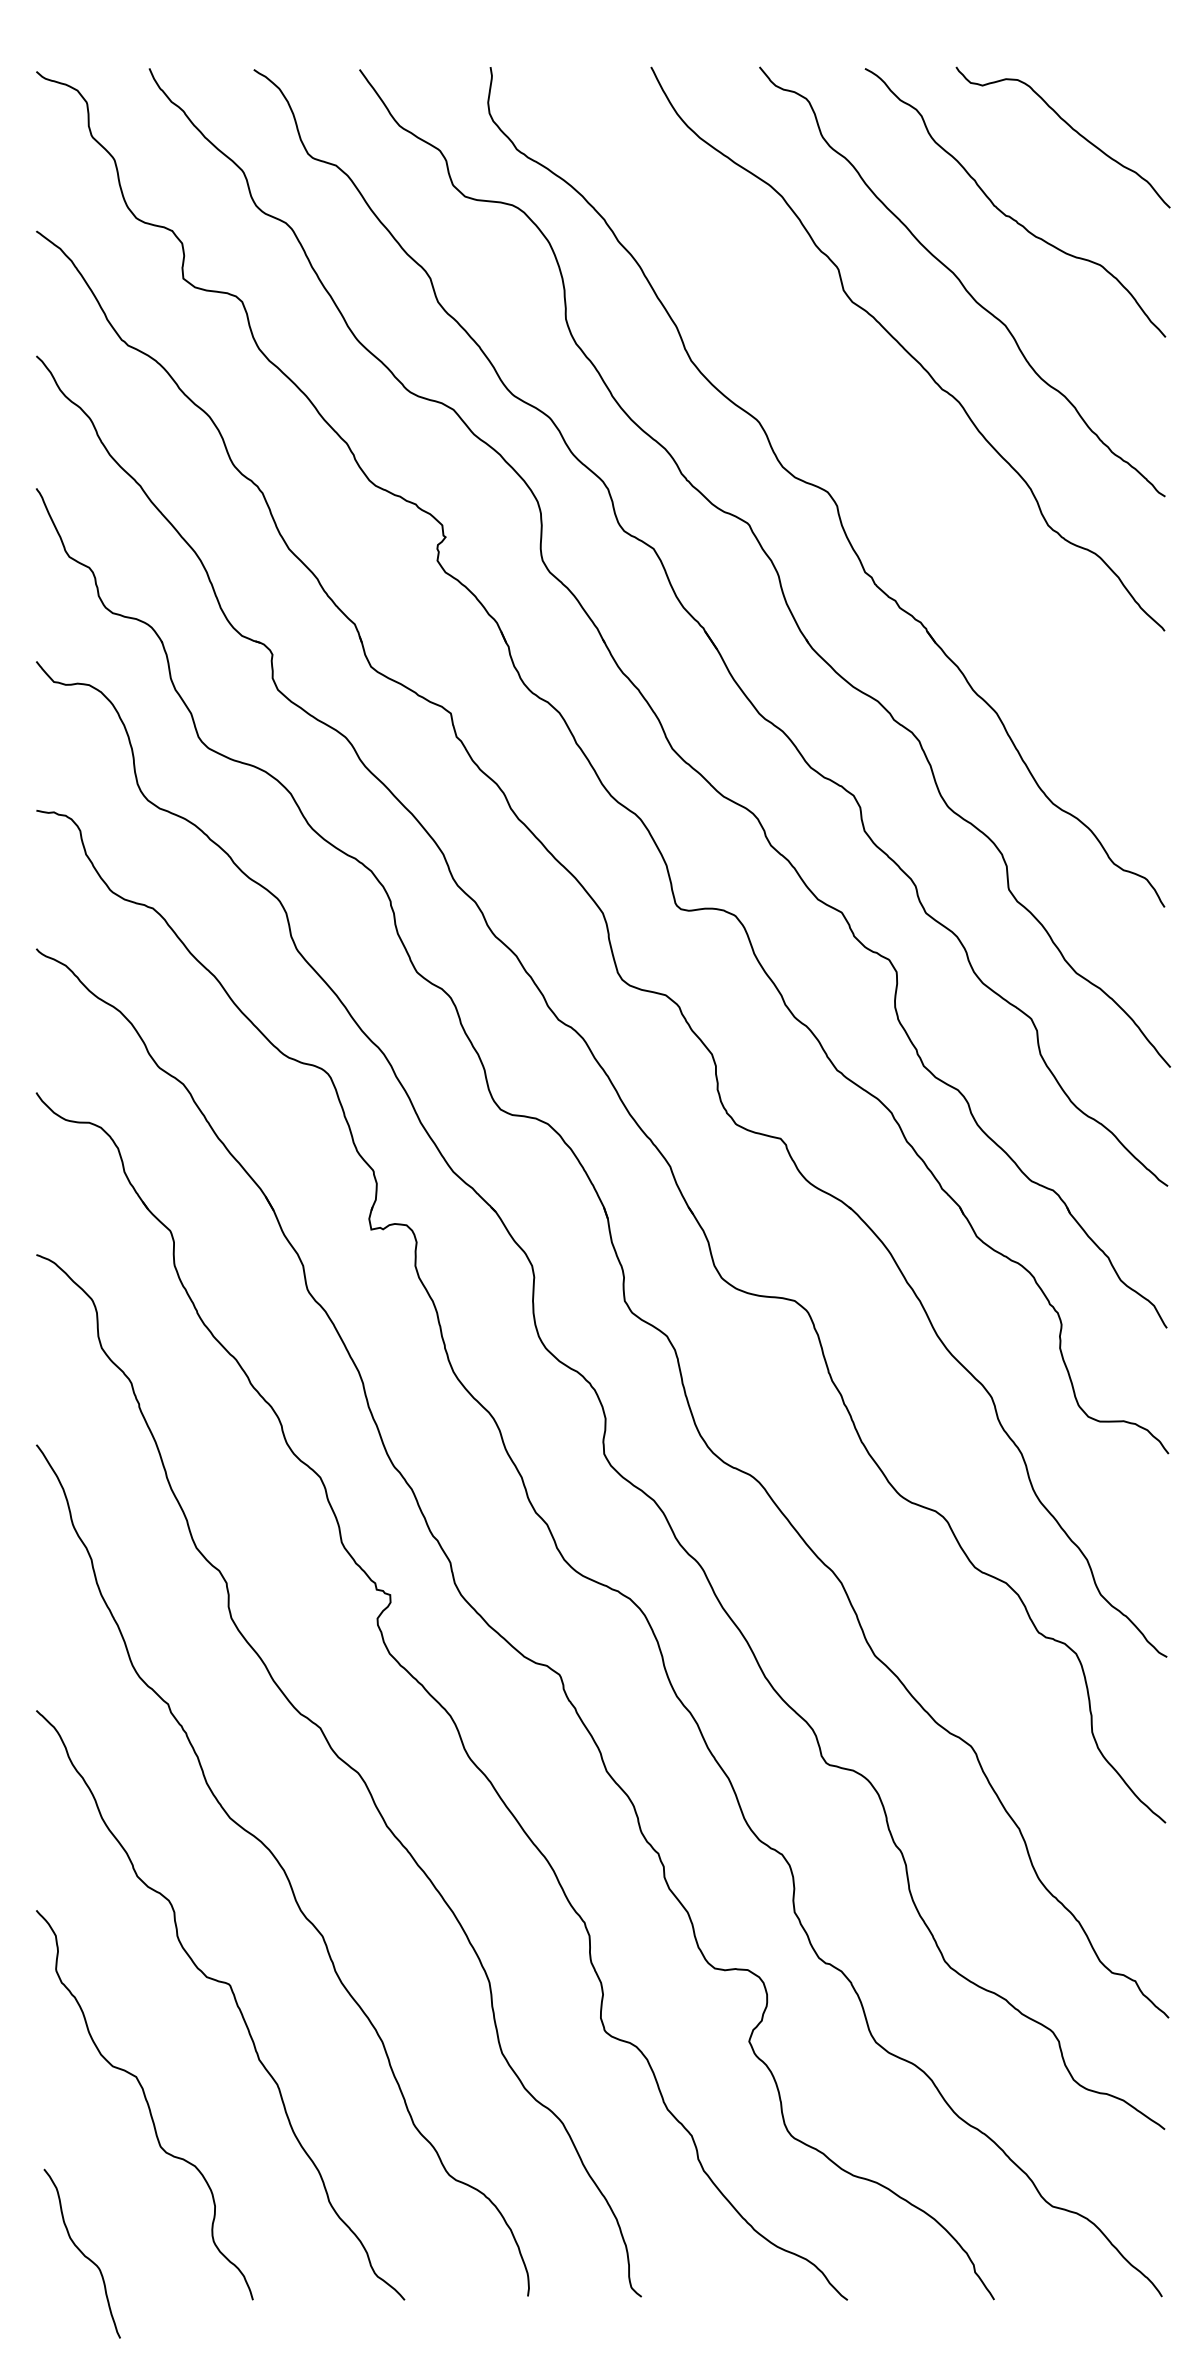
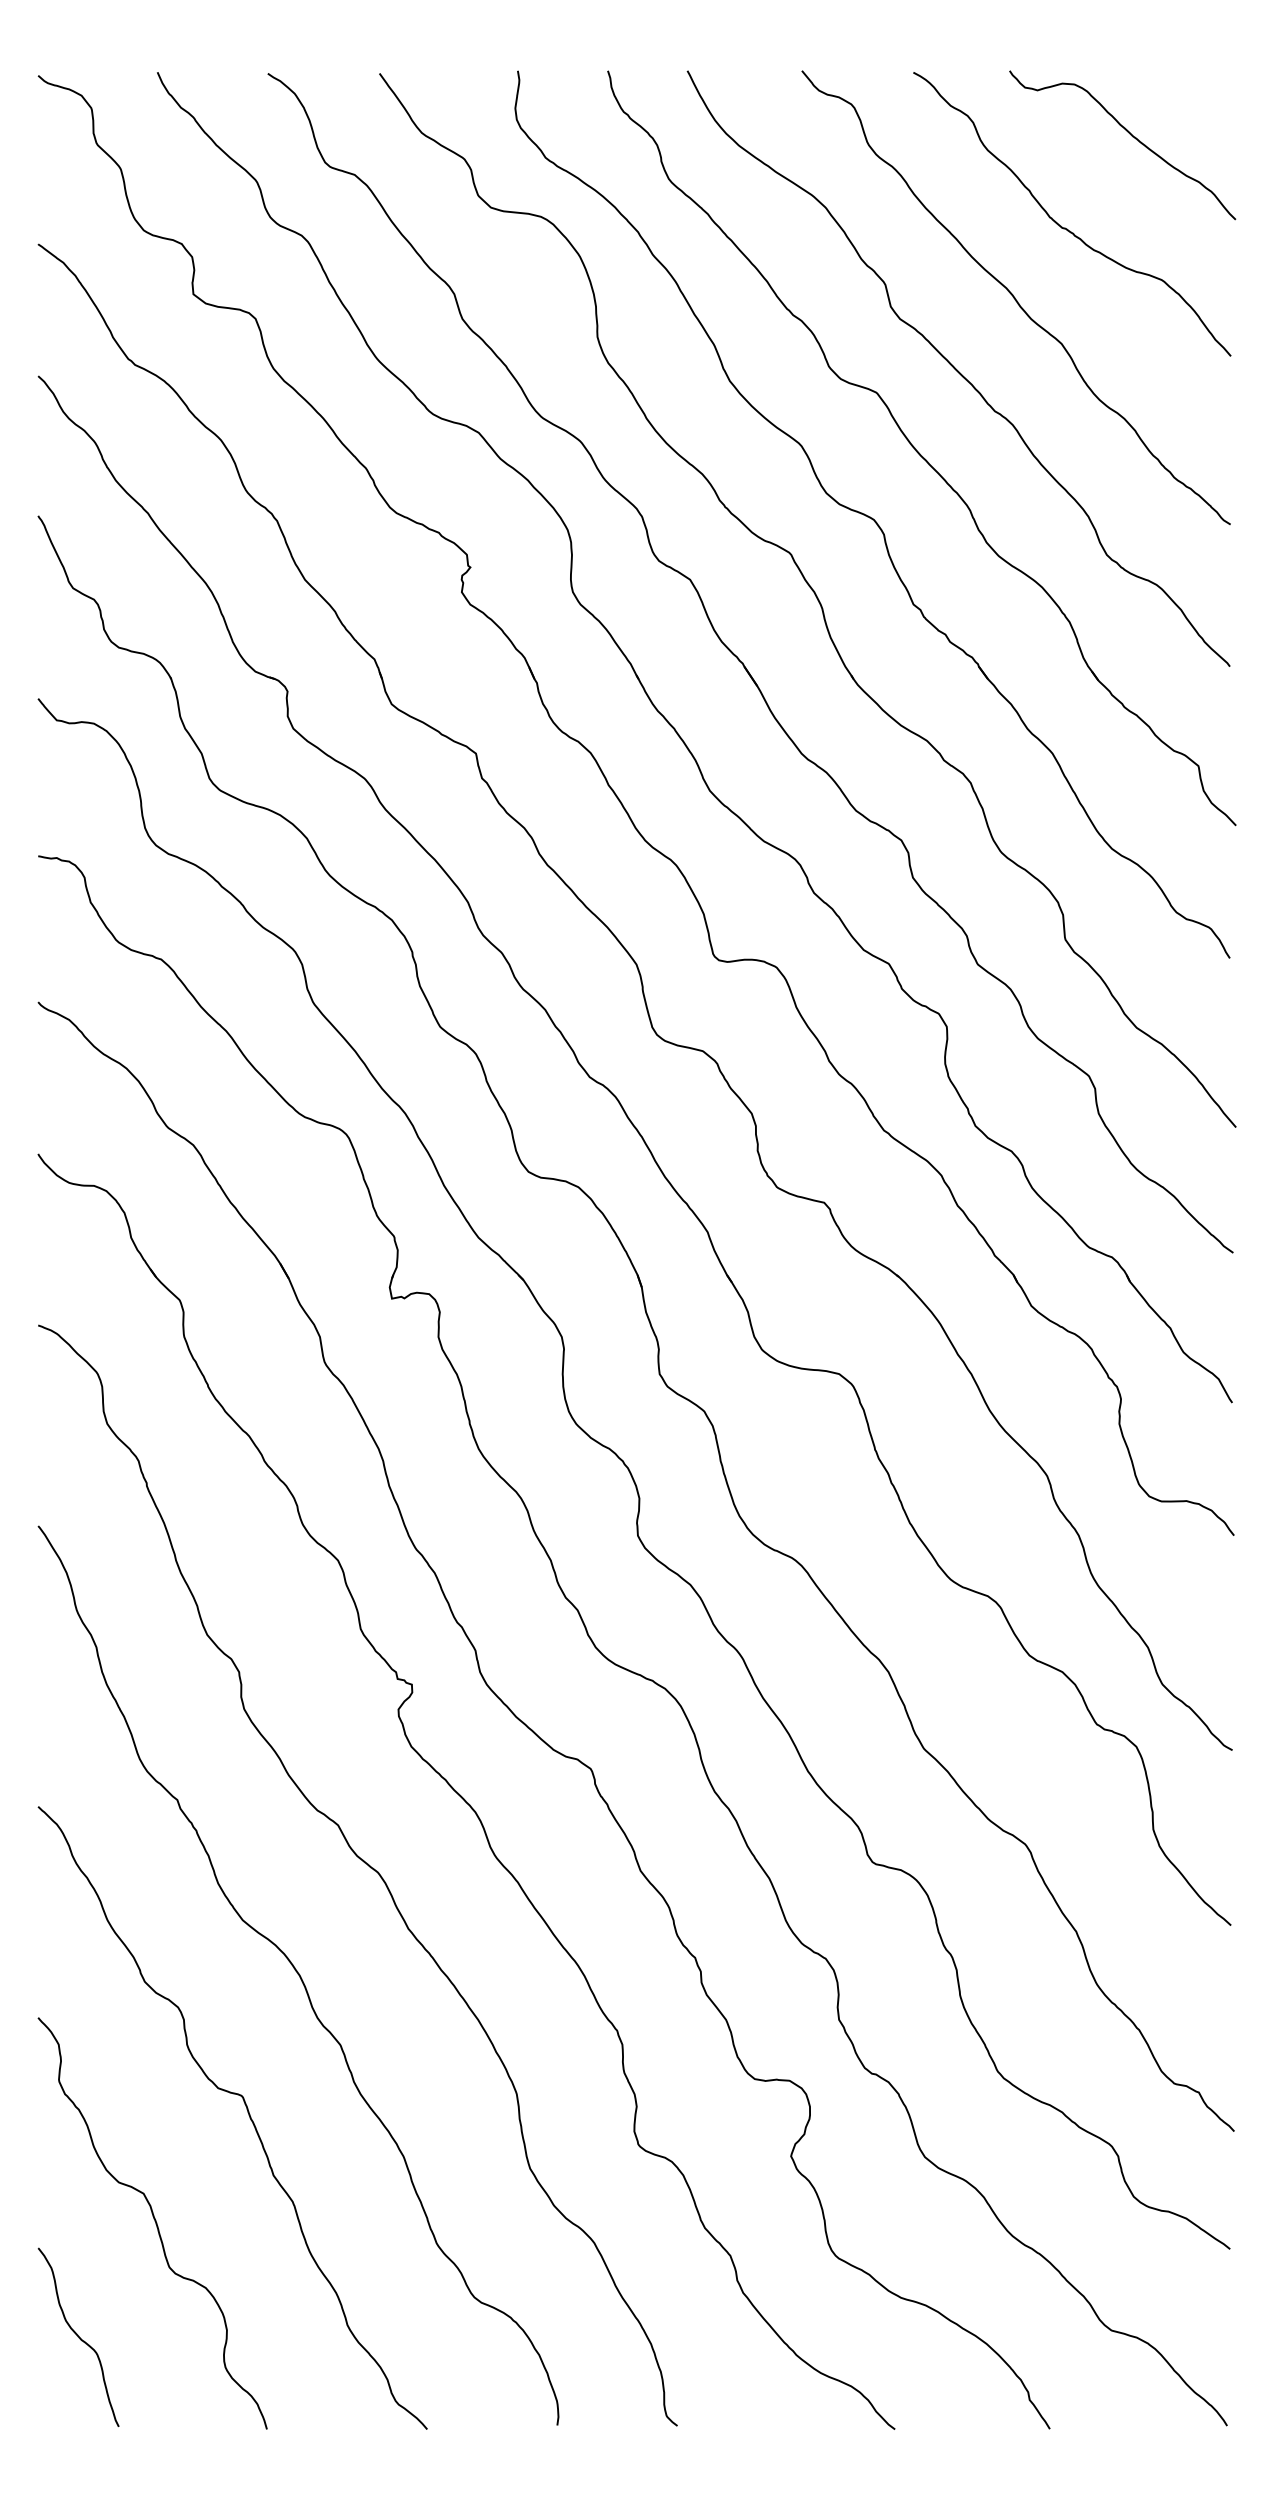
part: (872, 424) -> (921, 448), added
curve: (82, 2252) -> (78, 2336), moved

